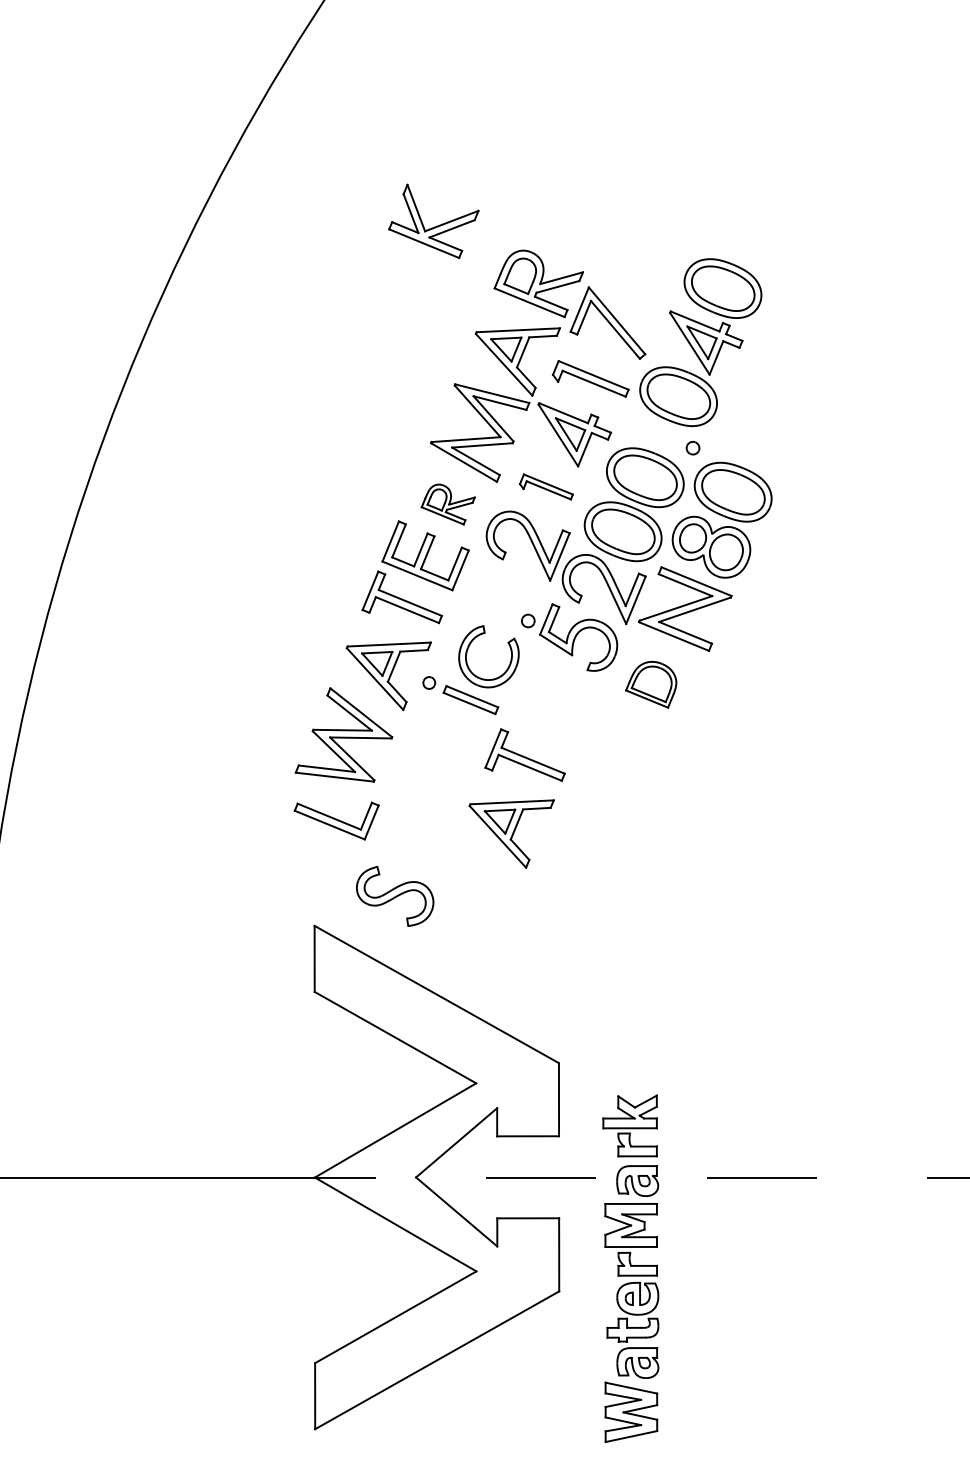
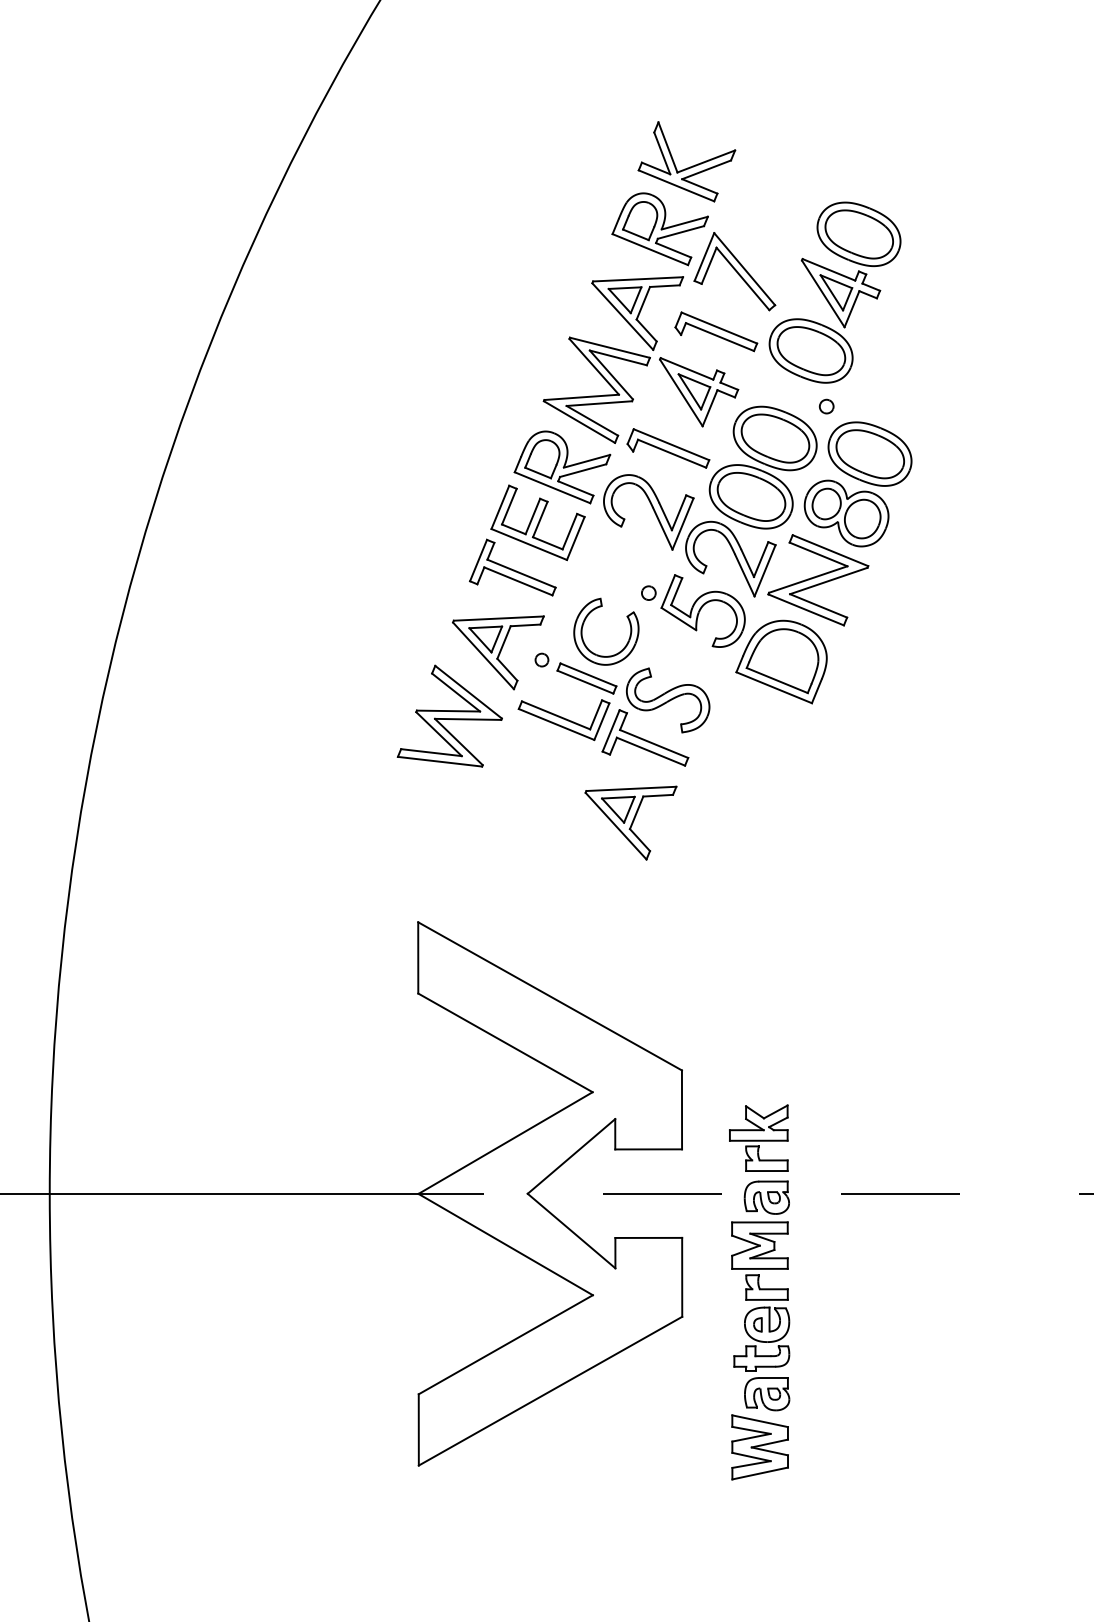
part: (434, 226) -> (687, 167), moved
part: (546, 486) -> (668, 448), size x1.43
part: (448, 504) -> (562, 467), size x1.67
part: (651, 684) -> (781, 661), size x1.67
part: (336, 821) -> (563, 720), moved
part: (395, 896) -> (668, 700), moved

